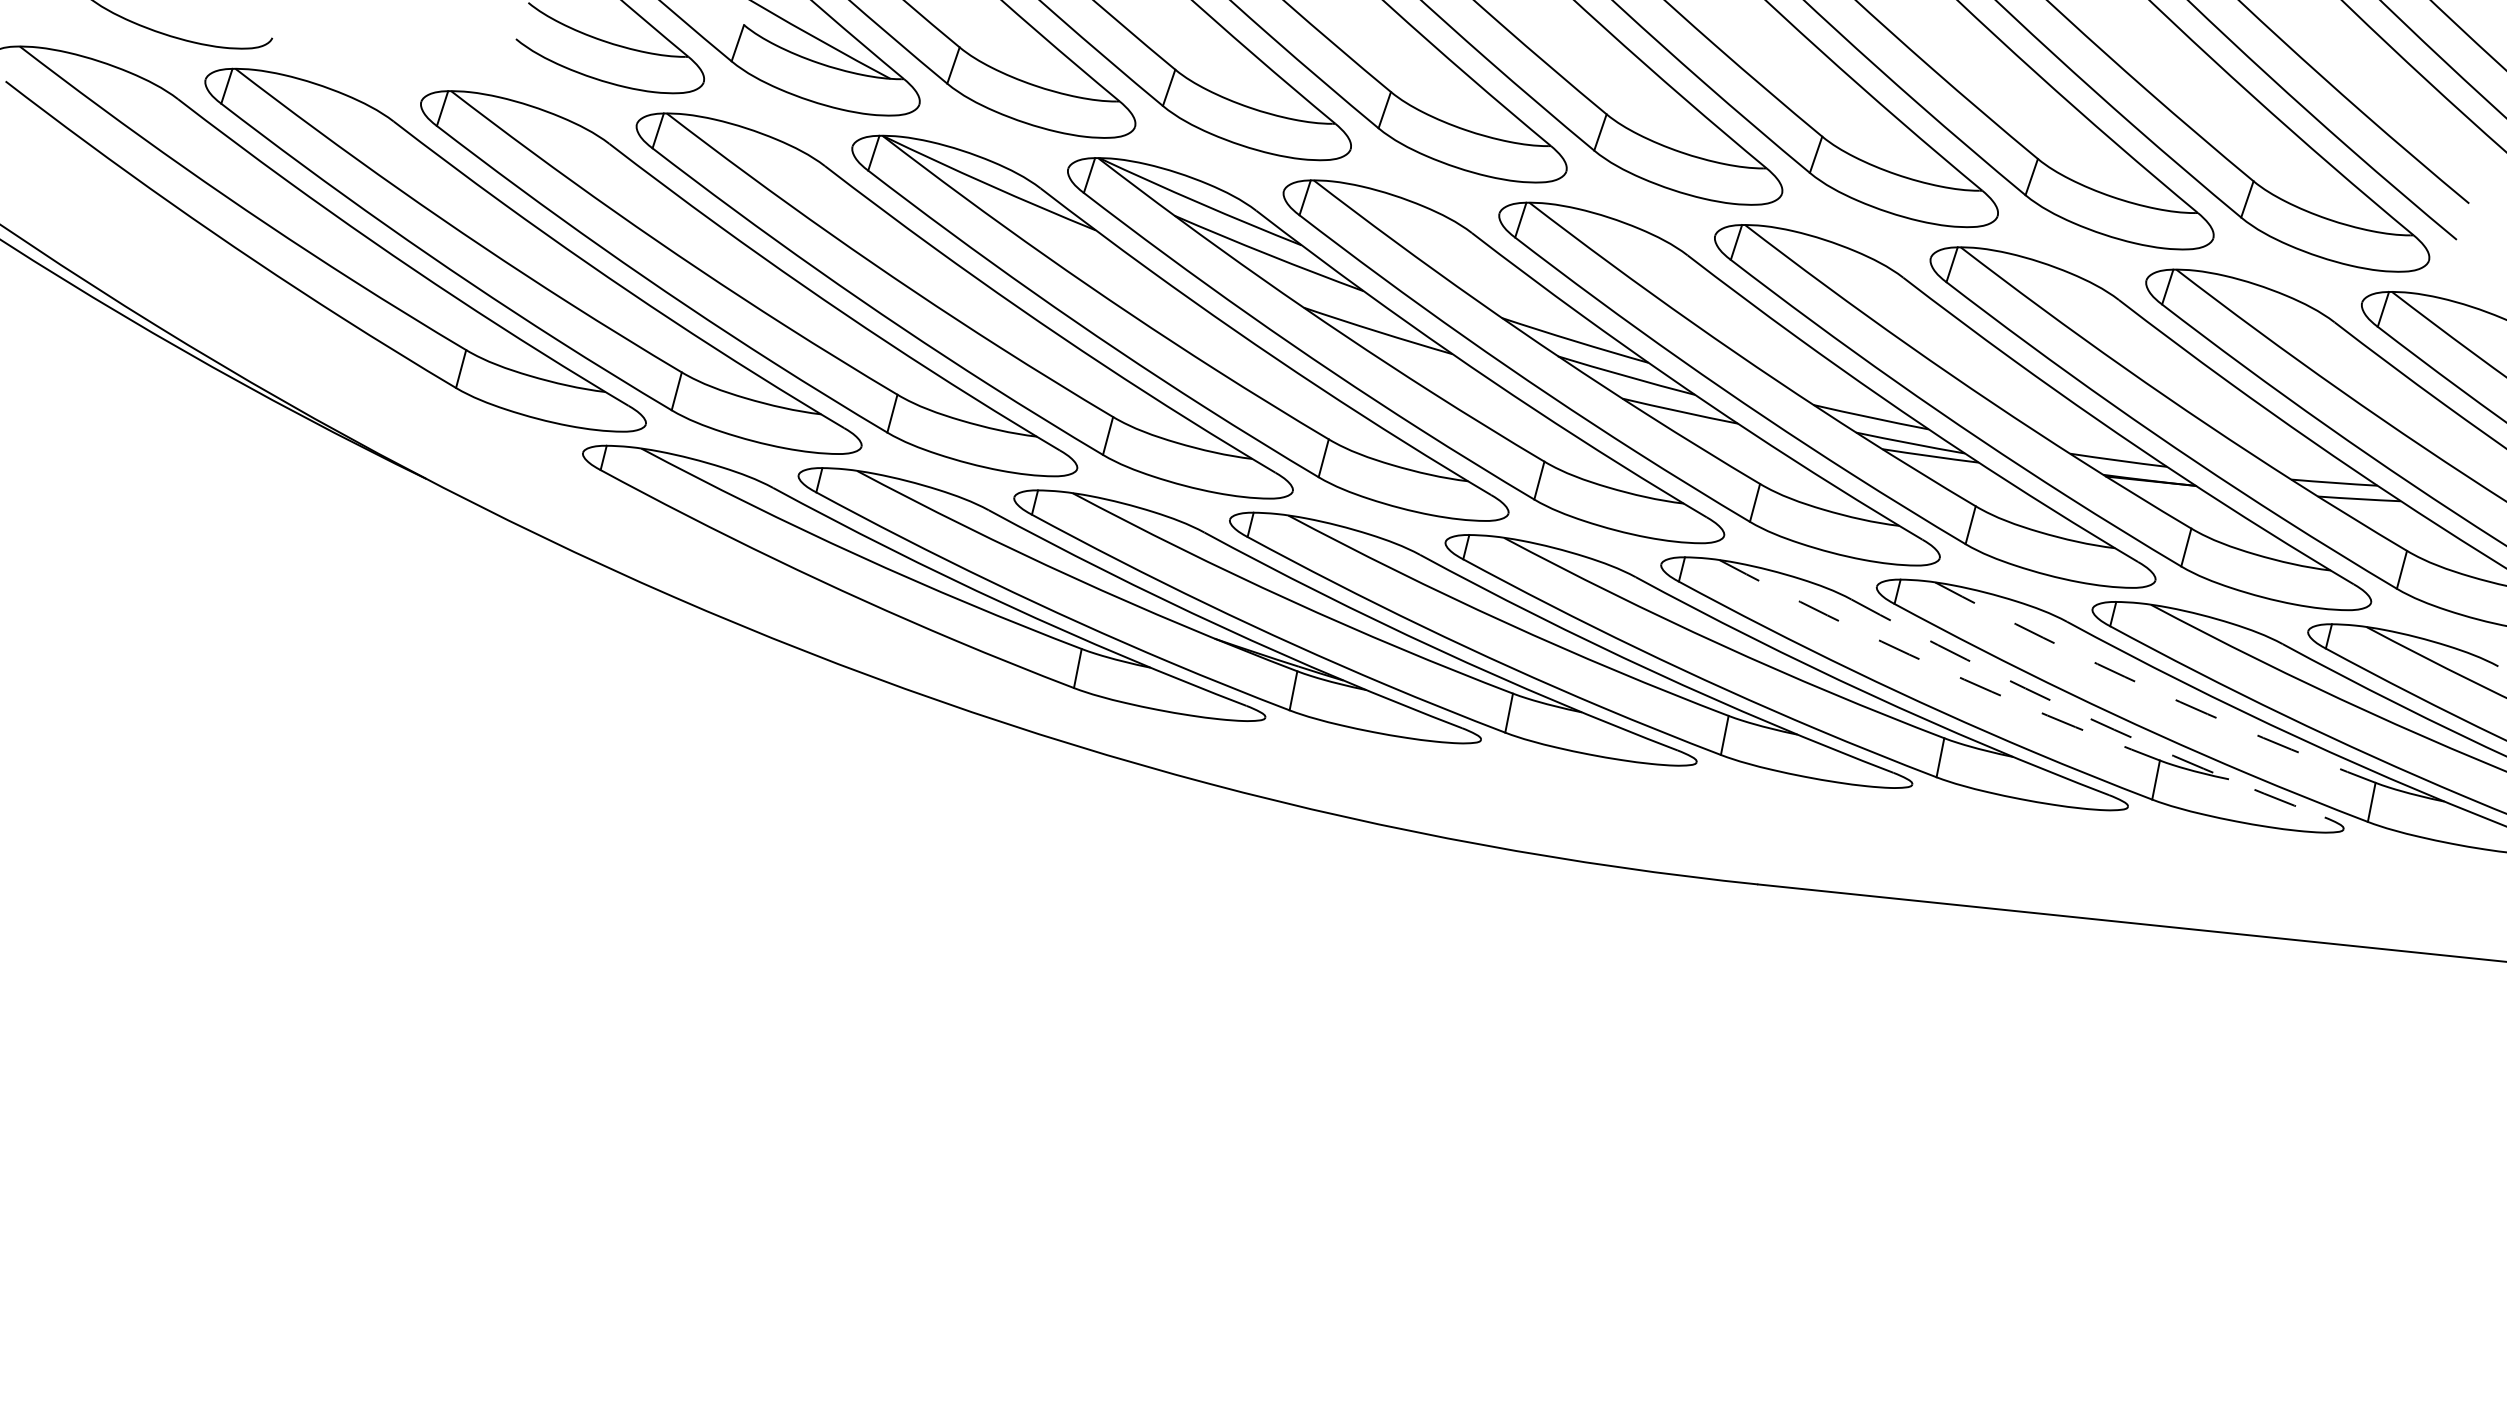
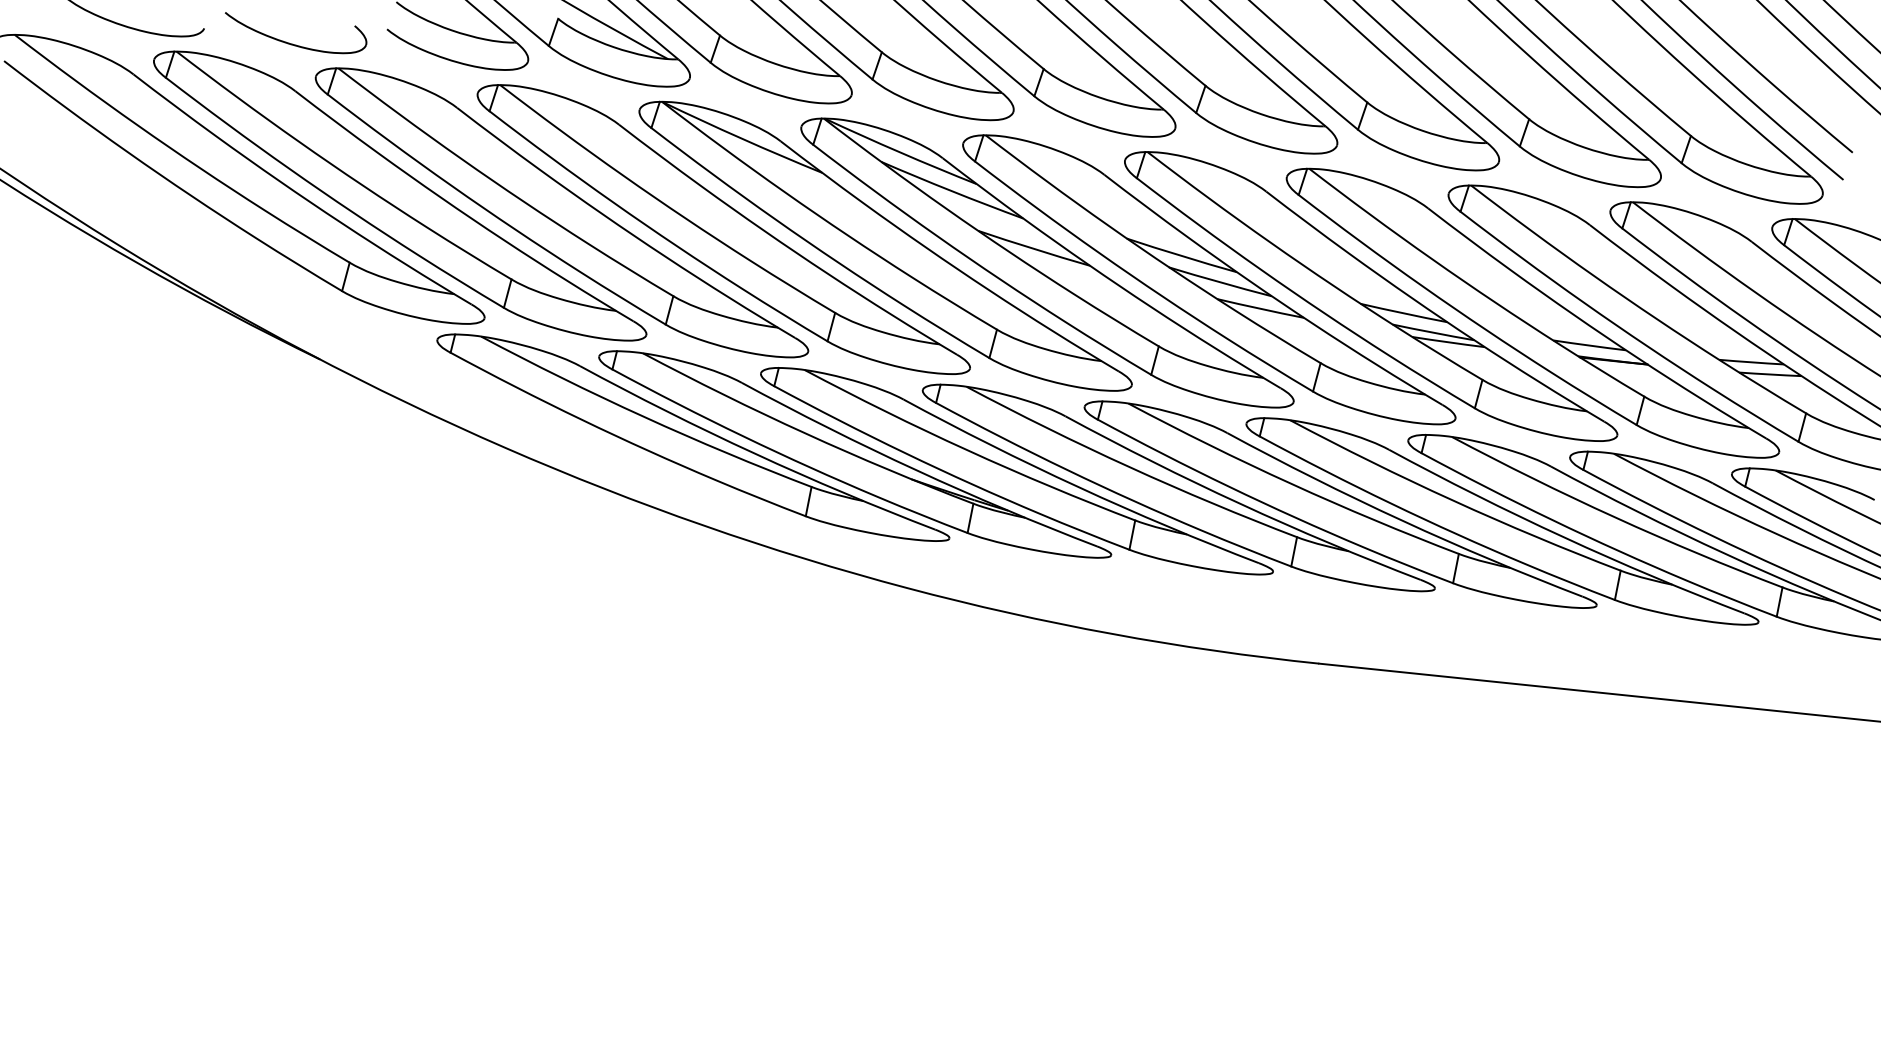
part: (390, 58) -> (292, 43), added
arc: (1936, 667) -> (1453, 500), dashed -> solid
arc: (2152, 689) -> (1615, 517), dashed -> solid
arc: (2084, 716) -> (1564, 537), dashed -> solid

